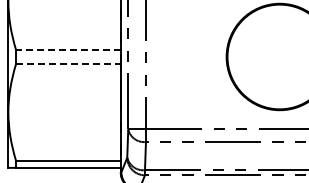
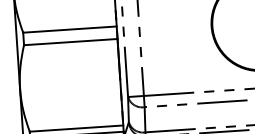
line: (67, 49) -> (69, 29), dashed -> solid
line: (68, 64) -> (70, 42), dashed -> solid

